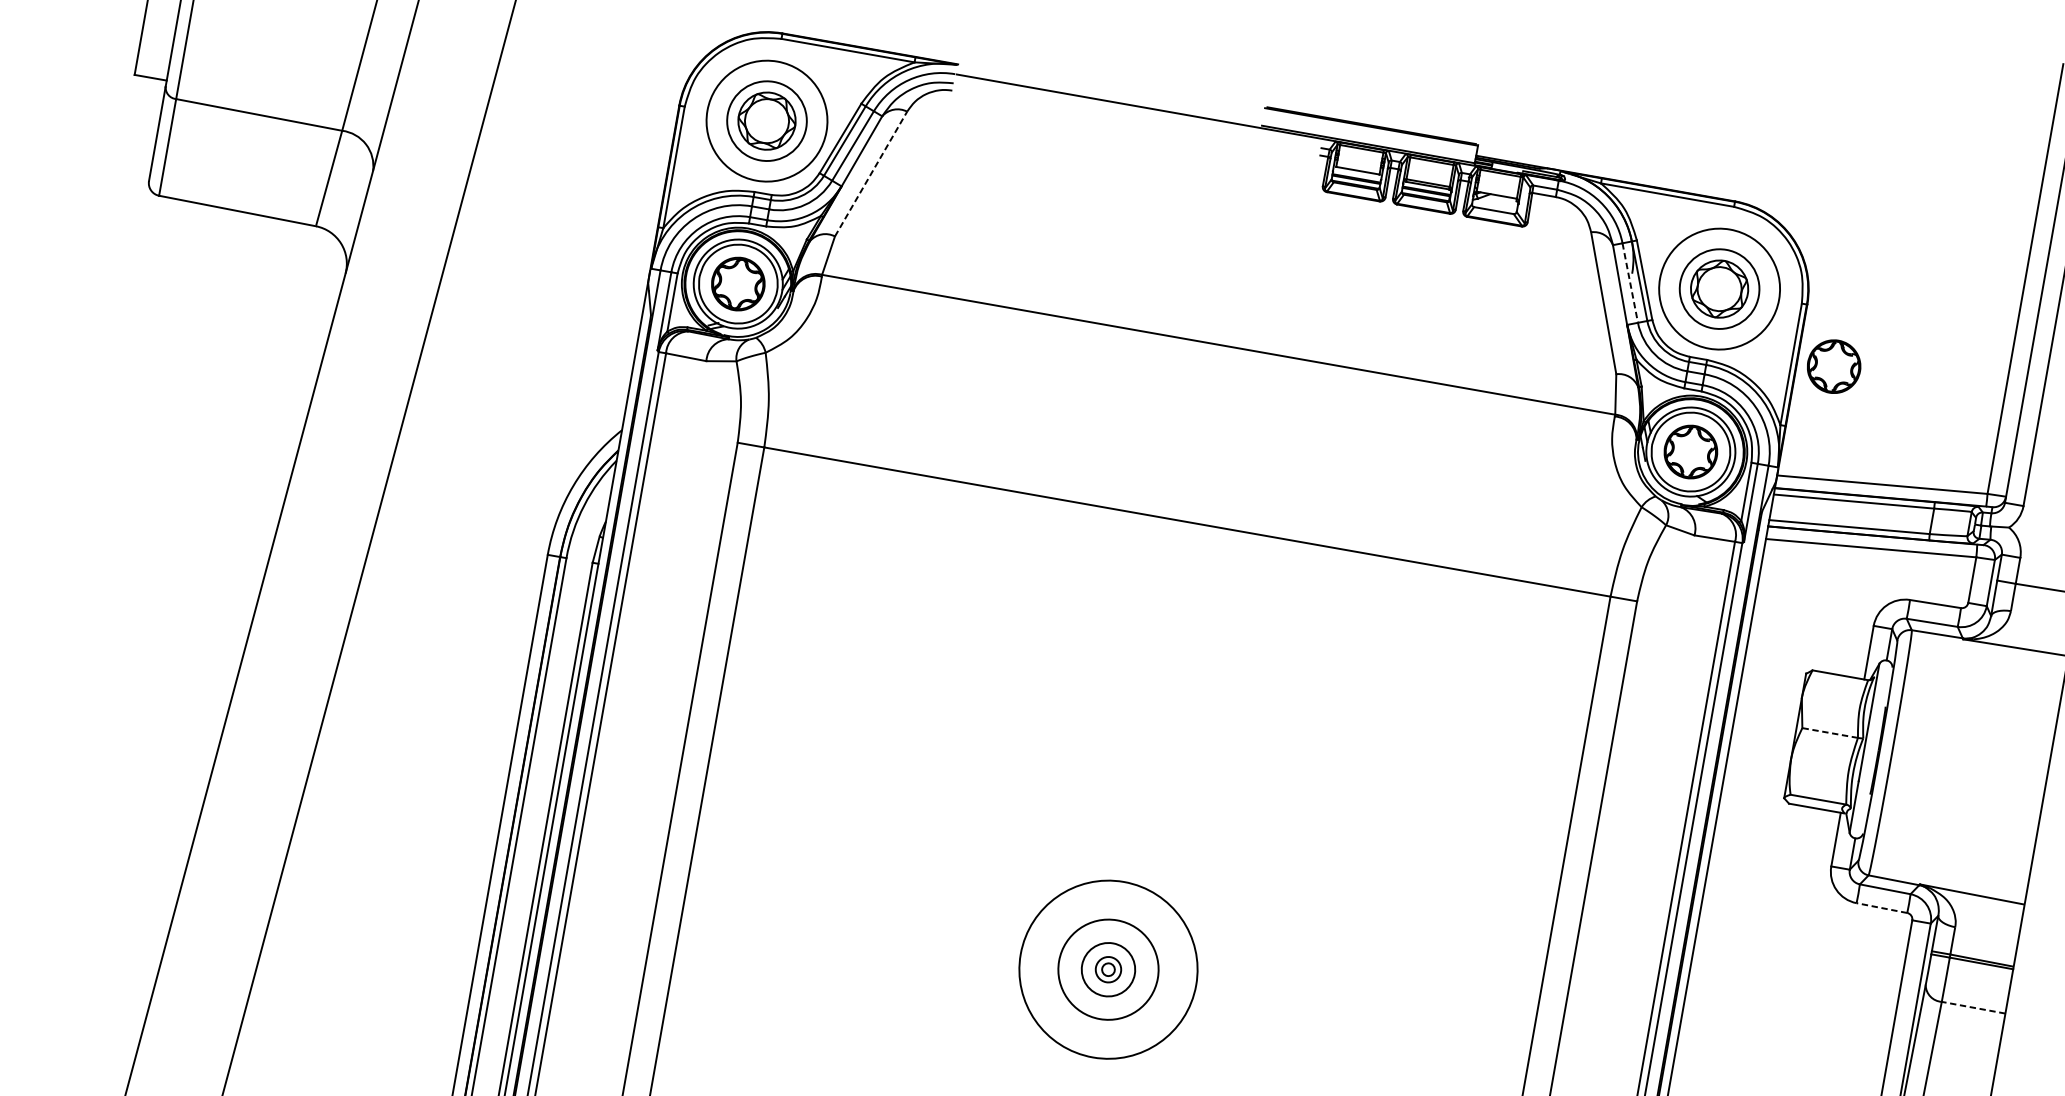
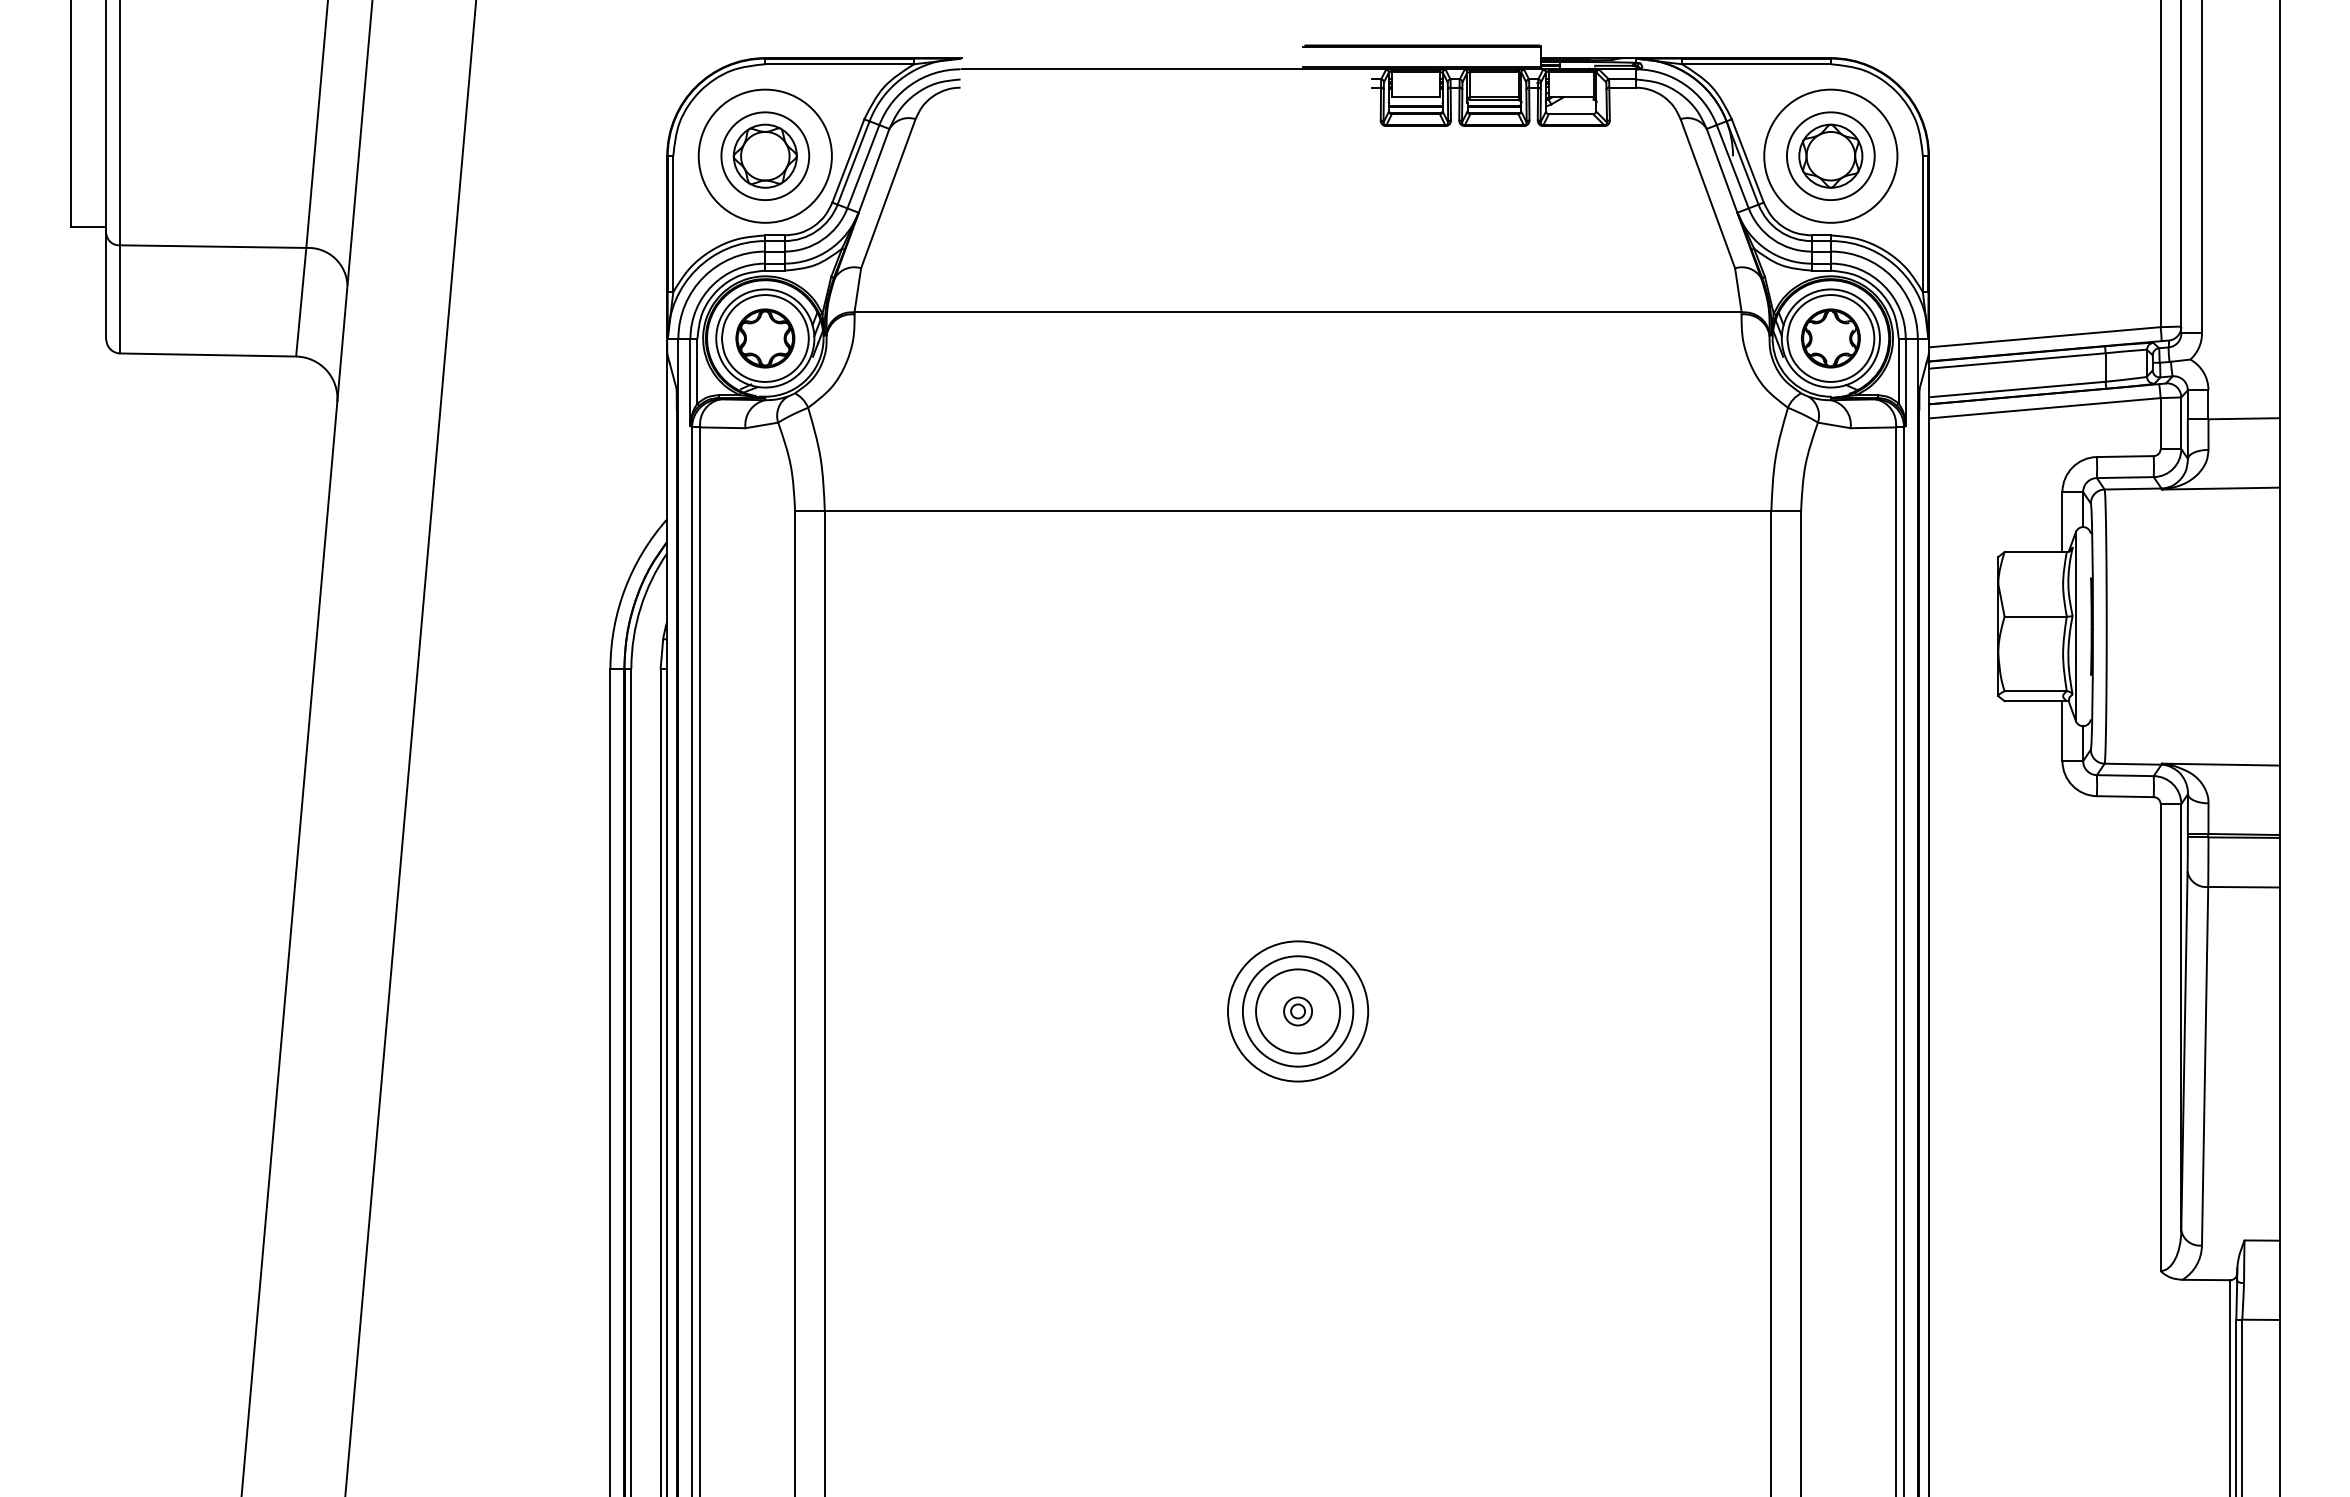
line: (871, 173) -> (888, 193), dashed -> solid
line: (1630, 282) -> (1732, 166), dashed -> solid
part: (1833, 366) -> (1969, 218), removed
line: (1830, 732) -> (2035, 616), dashed -> solid
line: (1881, 907) -> (2124, 796), dashed -> solid
circle: (1107, 969) -> (1297, 1011), size x0.71
circle: (1108, 969) -> (1298, 1011), size x1.43
line: (1973, 1007) -> (2243, 887), dashed -> solid

